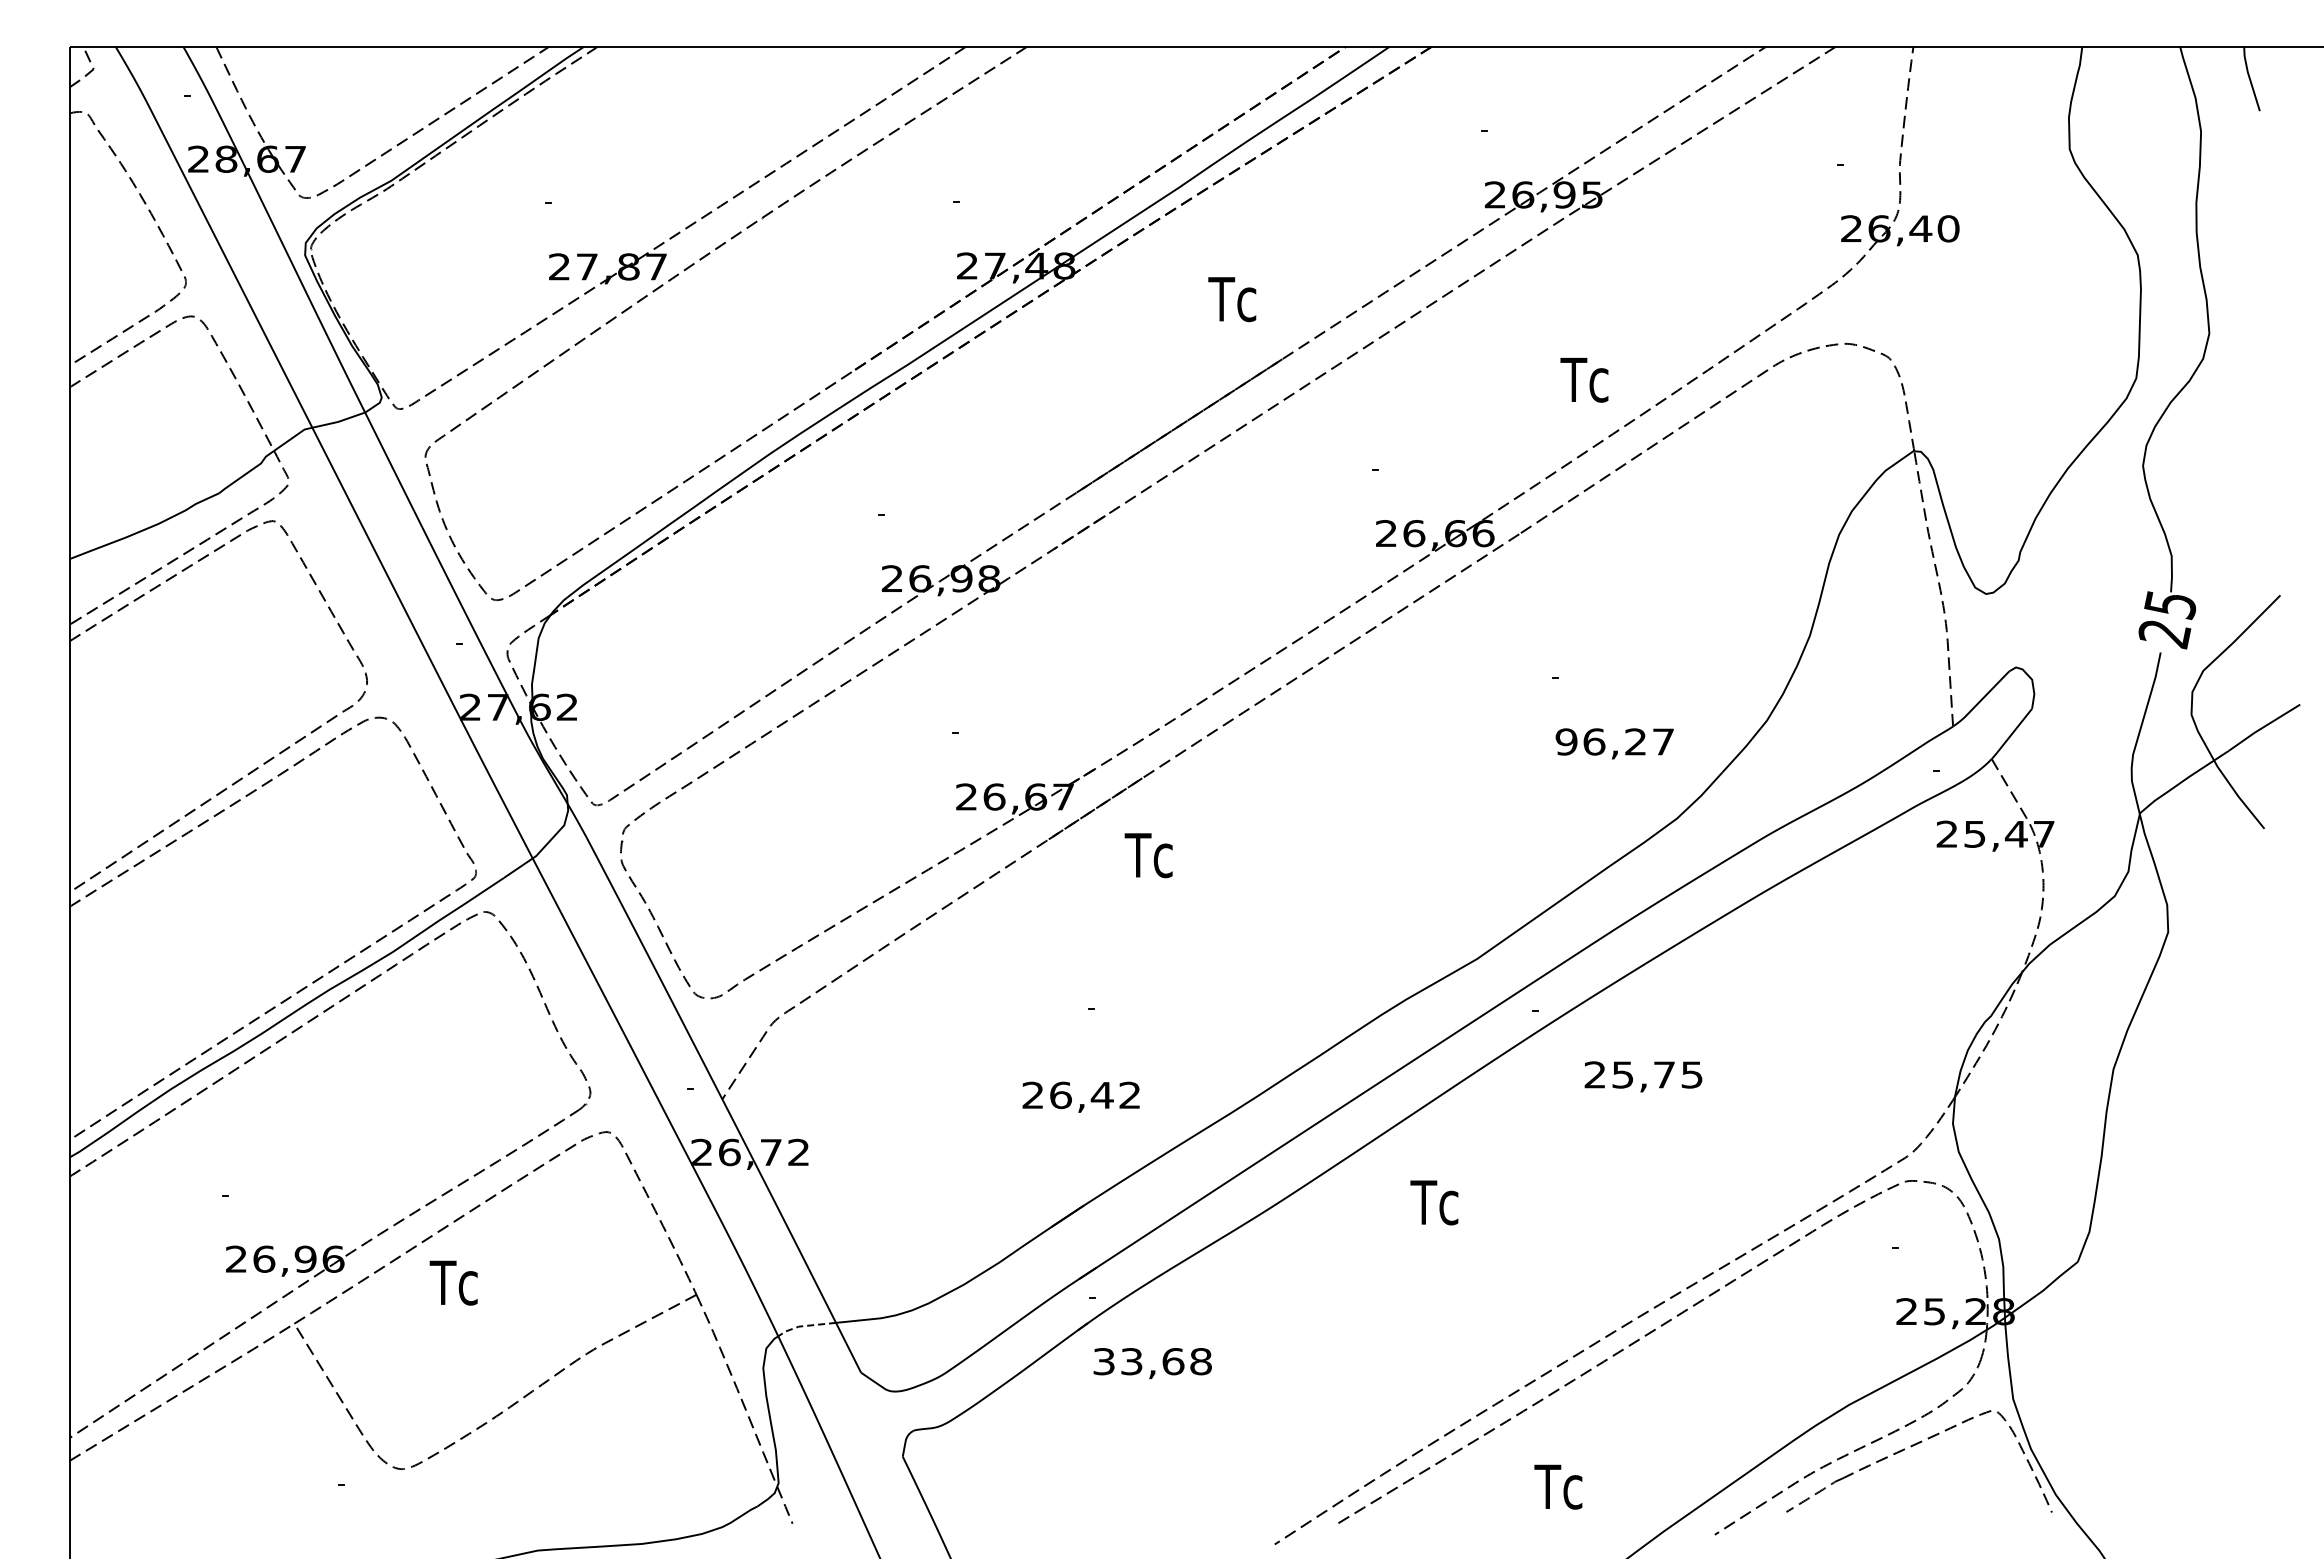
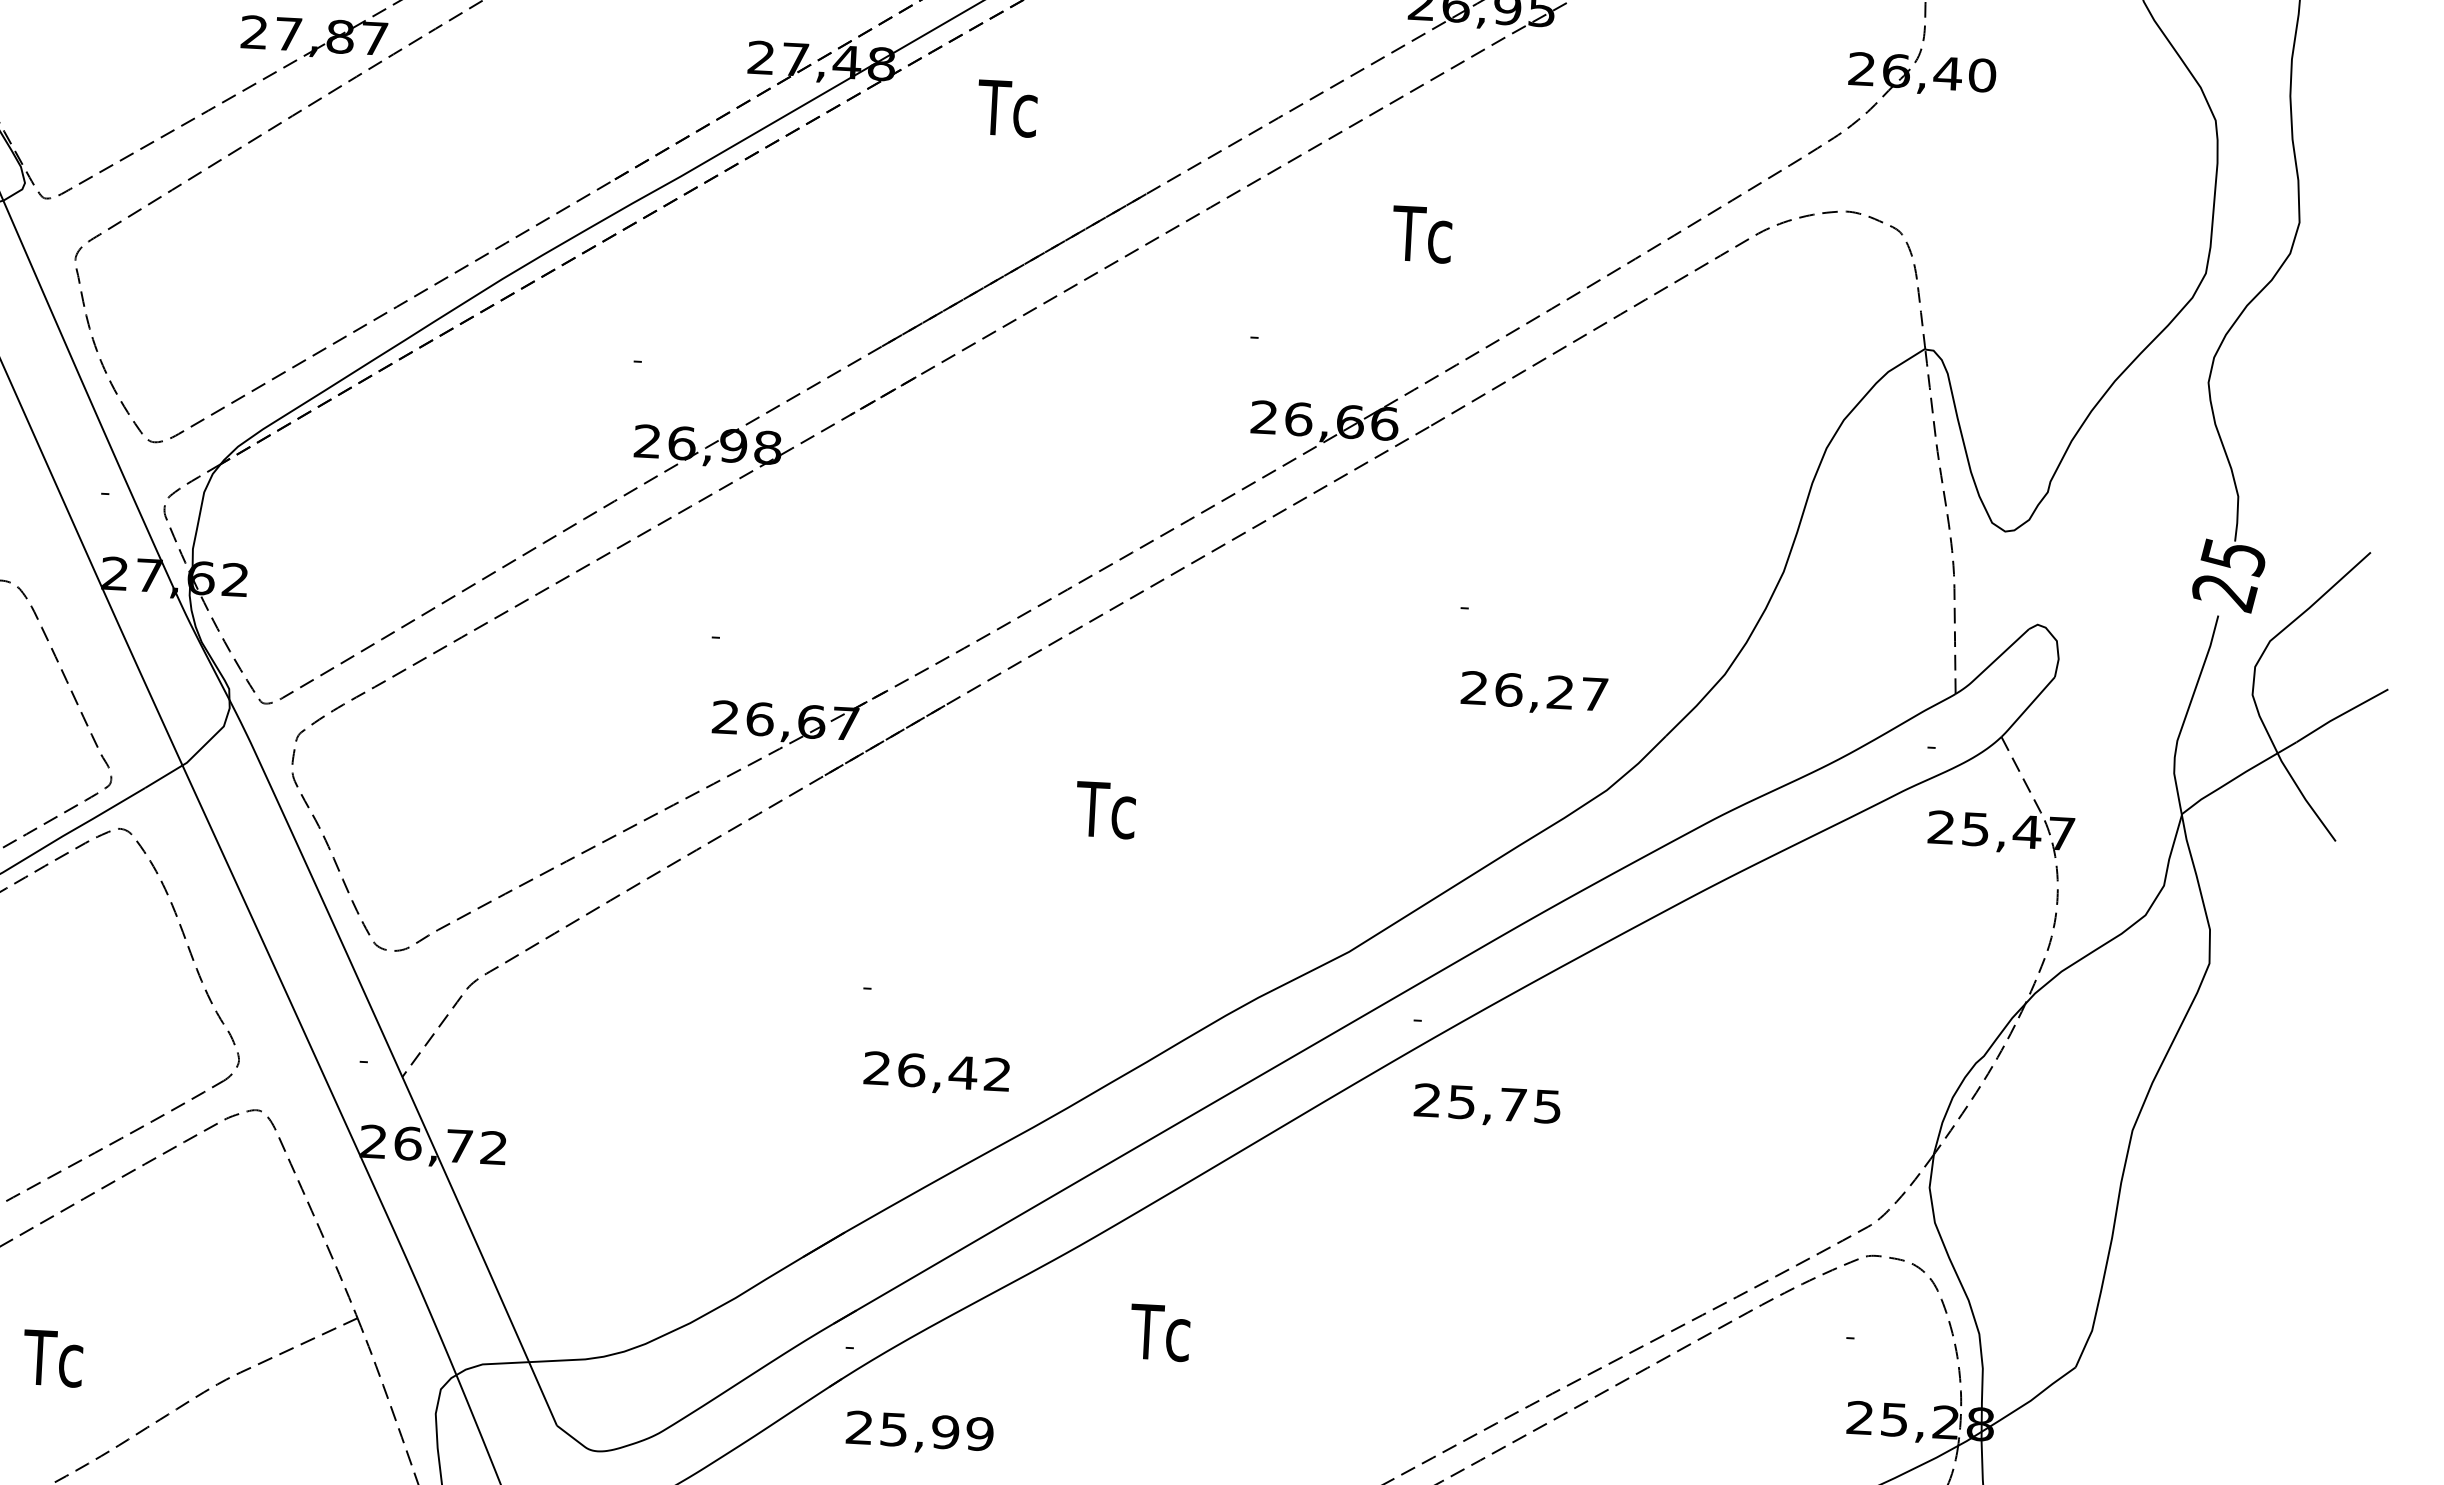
text: (1232, 299) -> (1007, 108), moved
text: (1584, 380) -> (1422, 235), moved
text: (1566, 741) -> (1474, 687), 96,27 -> 26,27
text: (1148, 855) -> (1105, 810), moved
text: (1643, 1076) -> (1487, 1105), moved
text: (1080, 1096) -> (935, 1072), moved
text: (1434, 1202) -> (1160, 1332), moved
text: (453, 1282) -> (52, 1357), moved
line: (804, 1326) -> (489, 1364), dashed -> solid
text: (1152, 1361) -> (919, 1430), 33,68 -> 25,99

